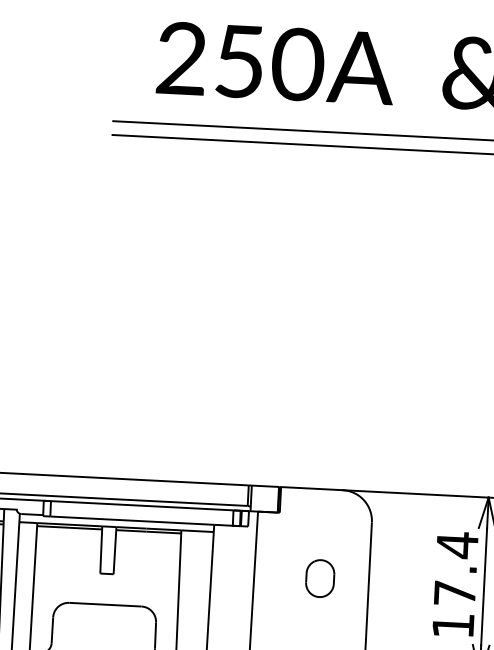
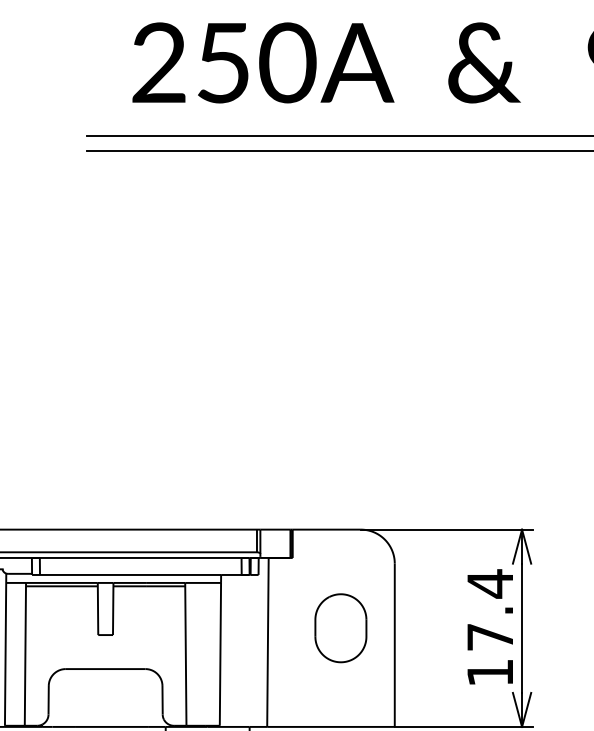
part: (319, 578) -> (340, 628), size x1.67

